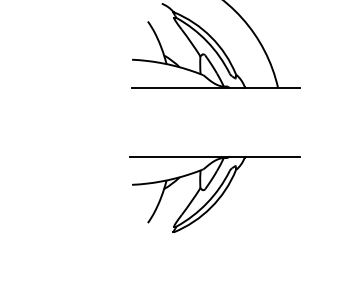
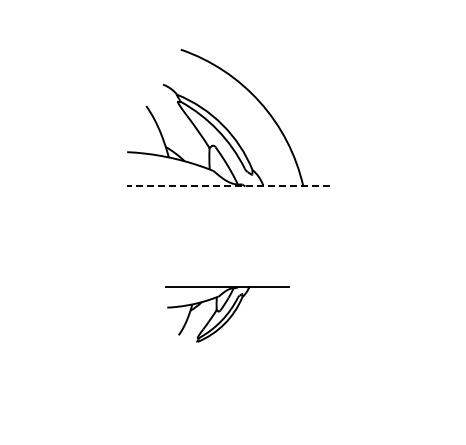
line: (216, 88) -> (228, 186), solid -> dashed
part: (215, 194) -> (227, 314), size x0.6

